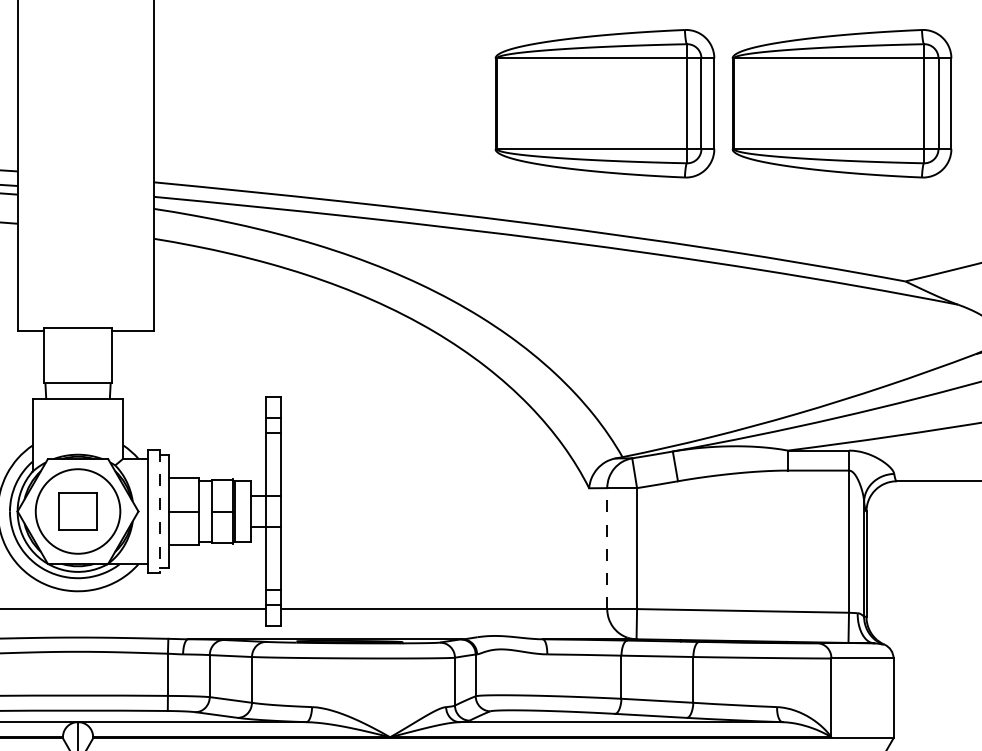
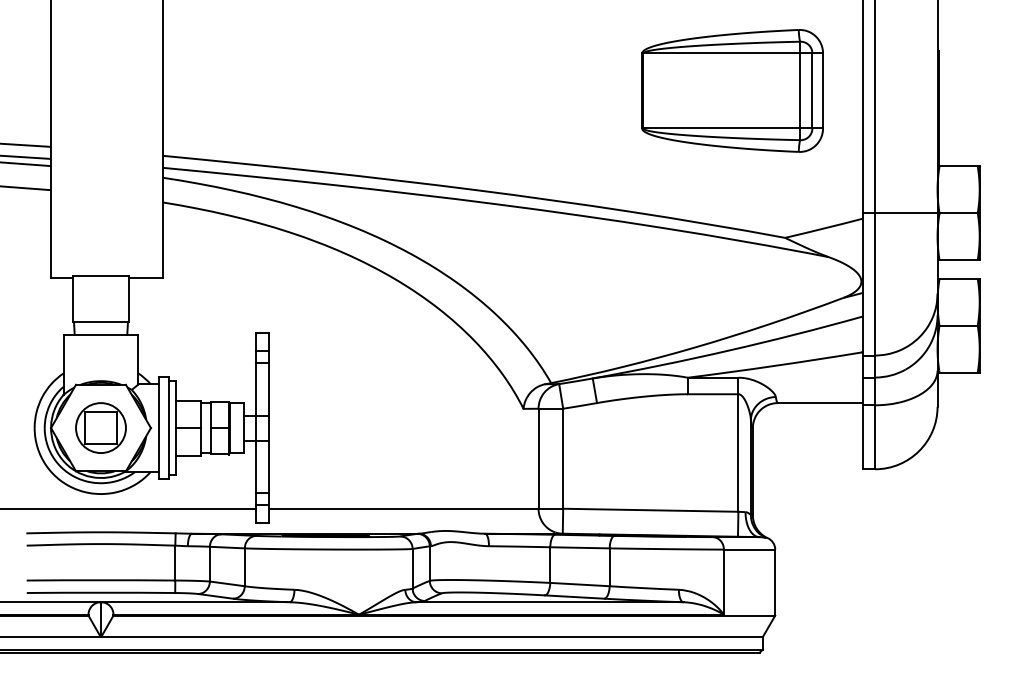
part: (604, 103) -> (536, 90), removed
circle: (77, 512) -> (100, 428), size x0.71
line: (159, 512) -> (168, 428), dashed -> solid
line: (607, 548) -> (538, 458), dashed -> solid

